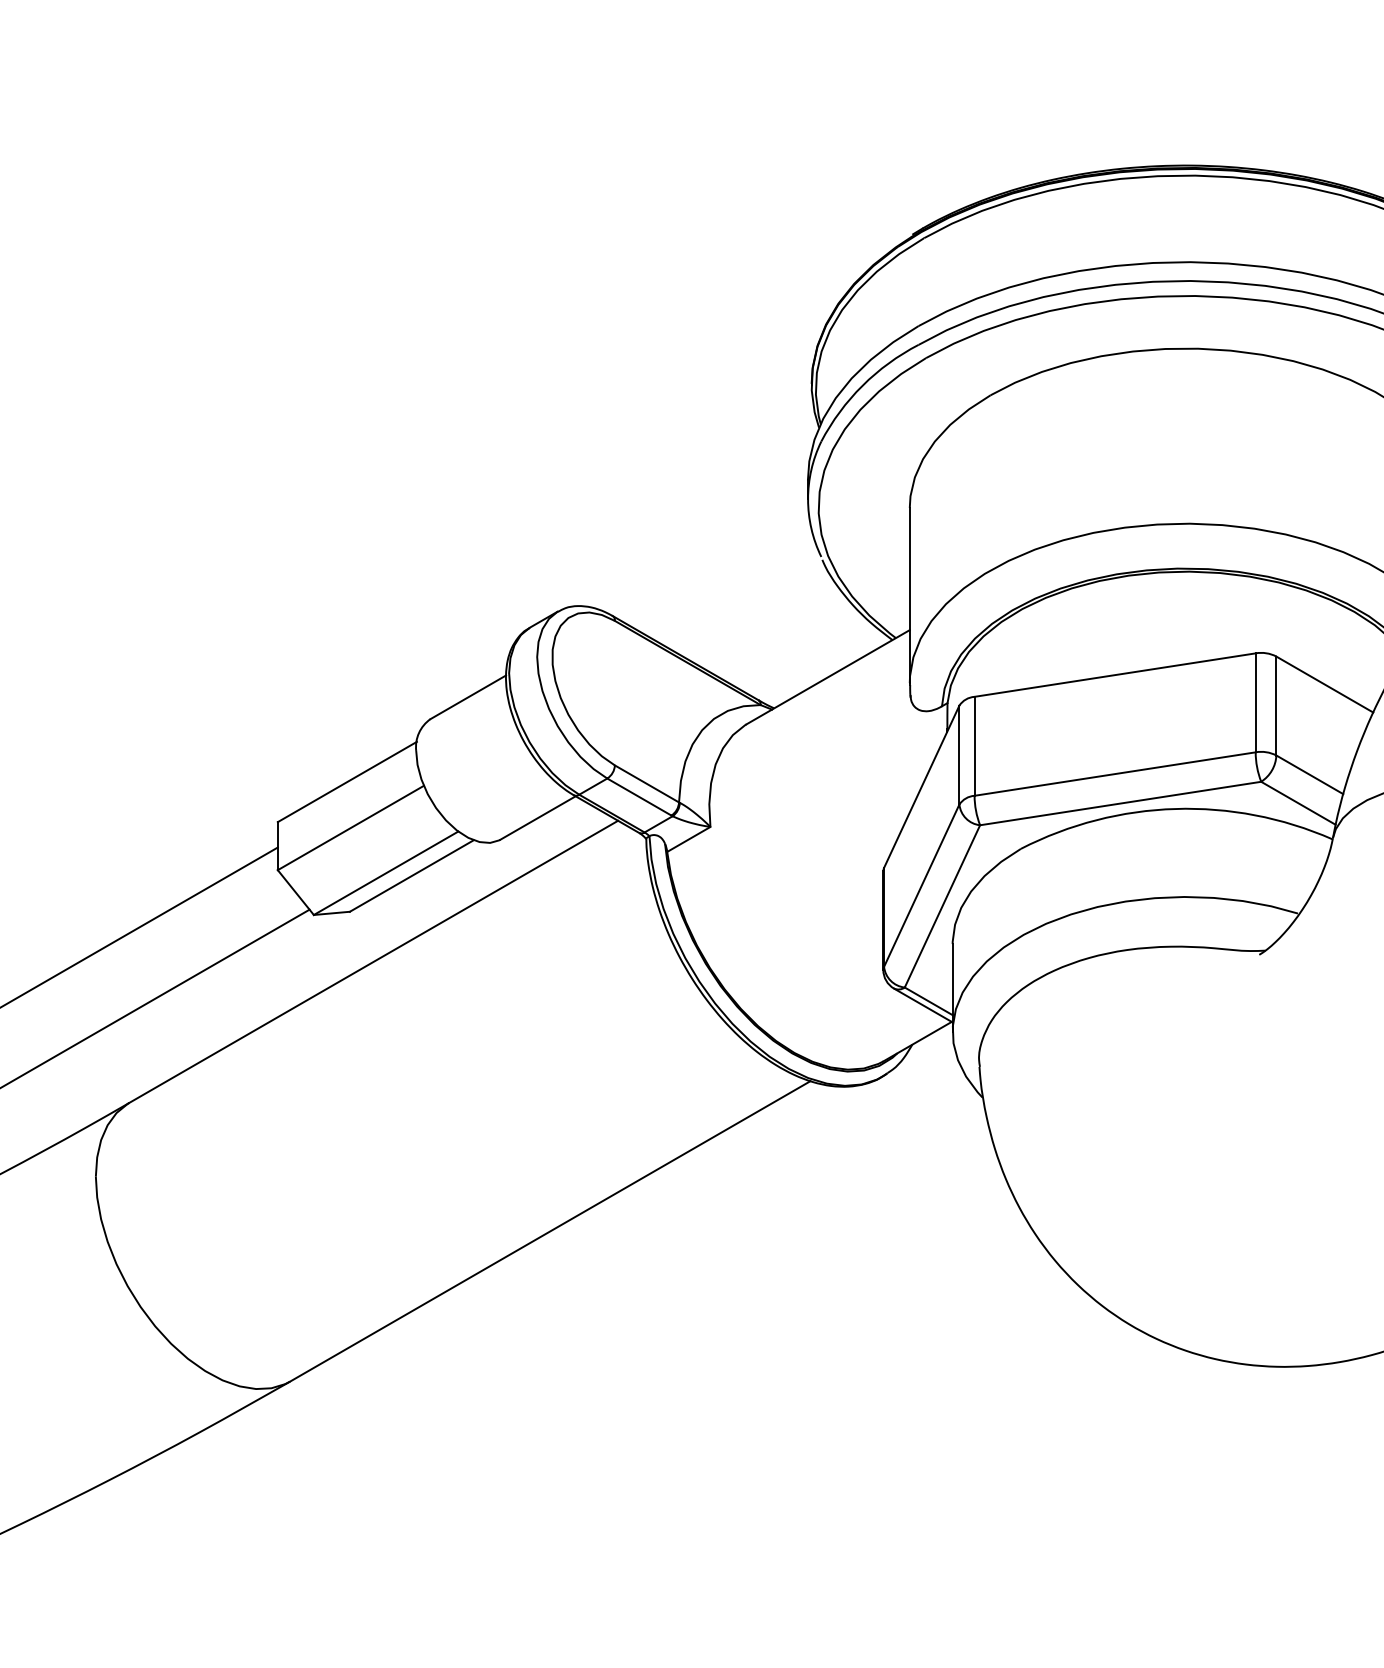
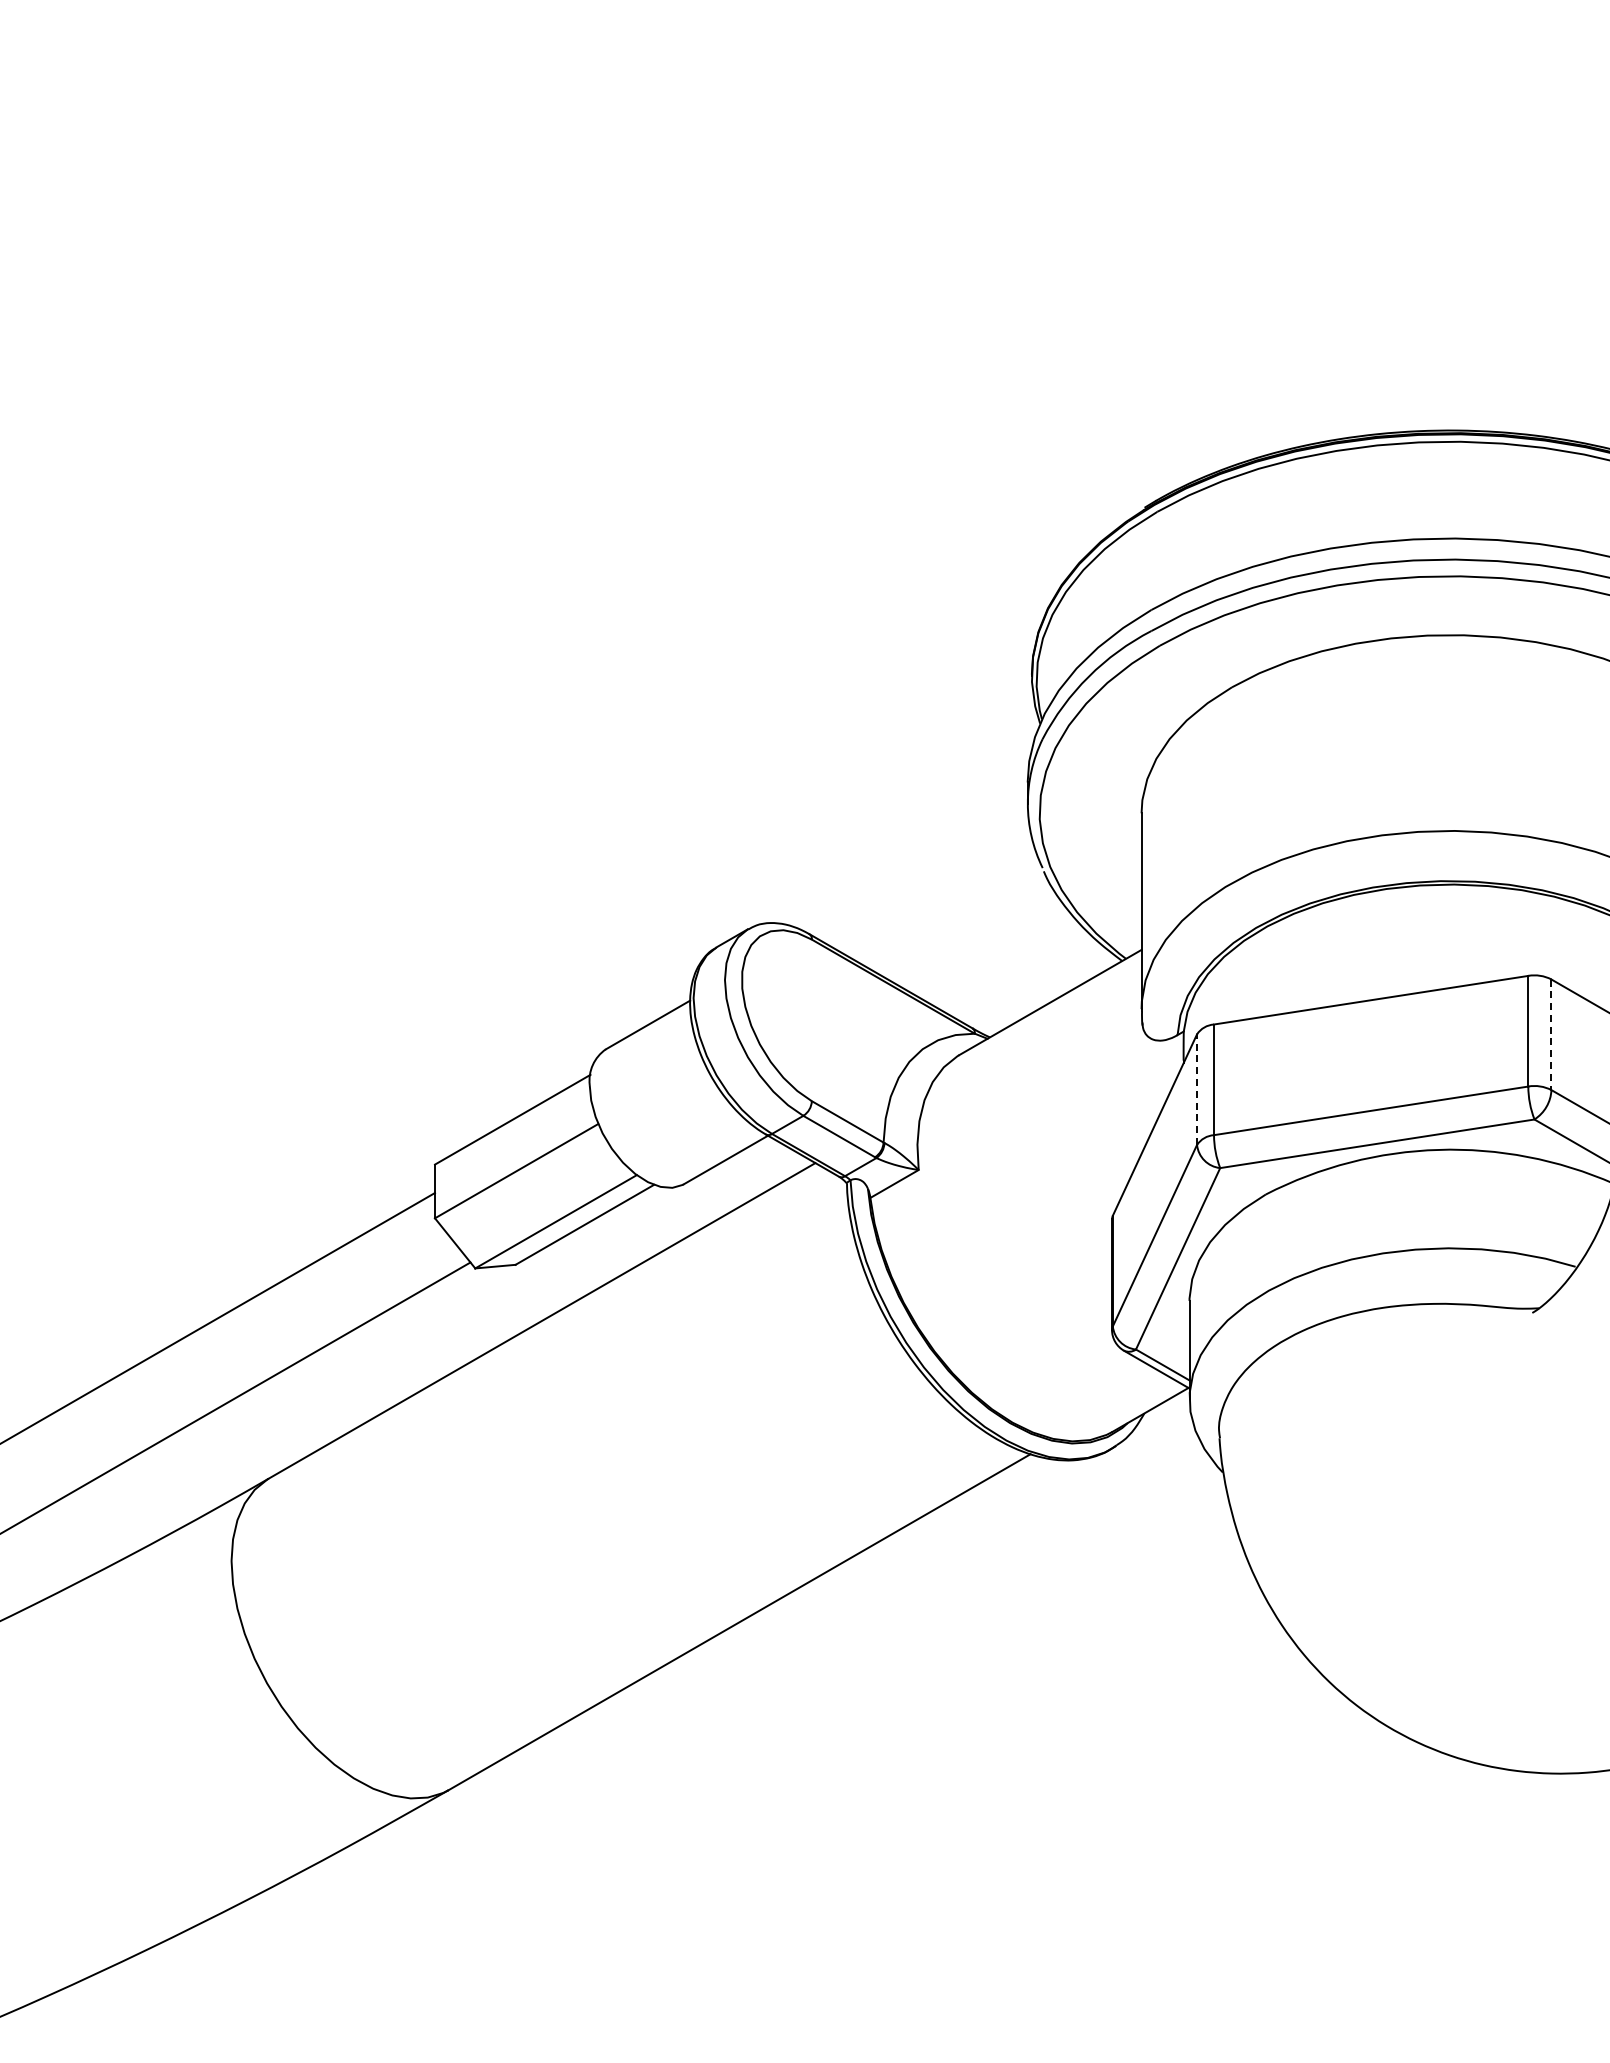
line: (1276, 706) -> (1551, 1035), solid -> dashed
line: (959, 754) -> (1197, 1089), solid -> dashed

